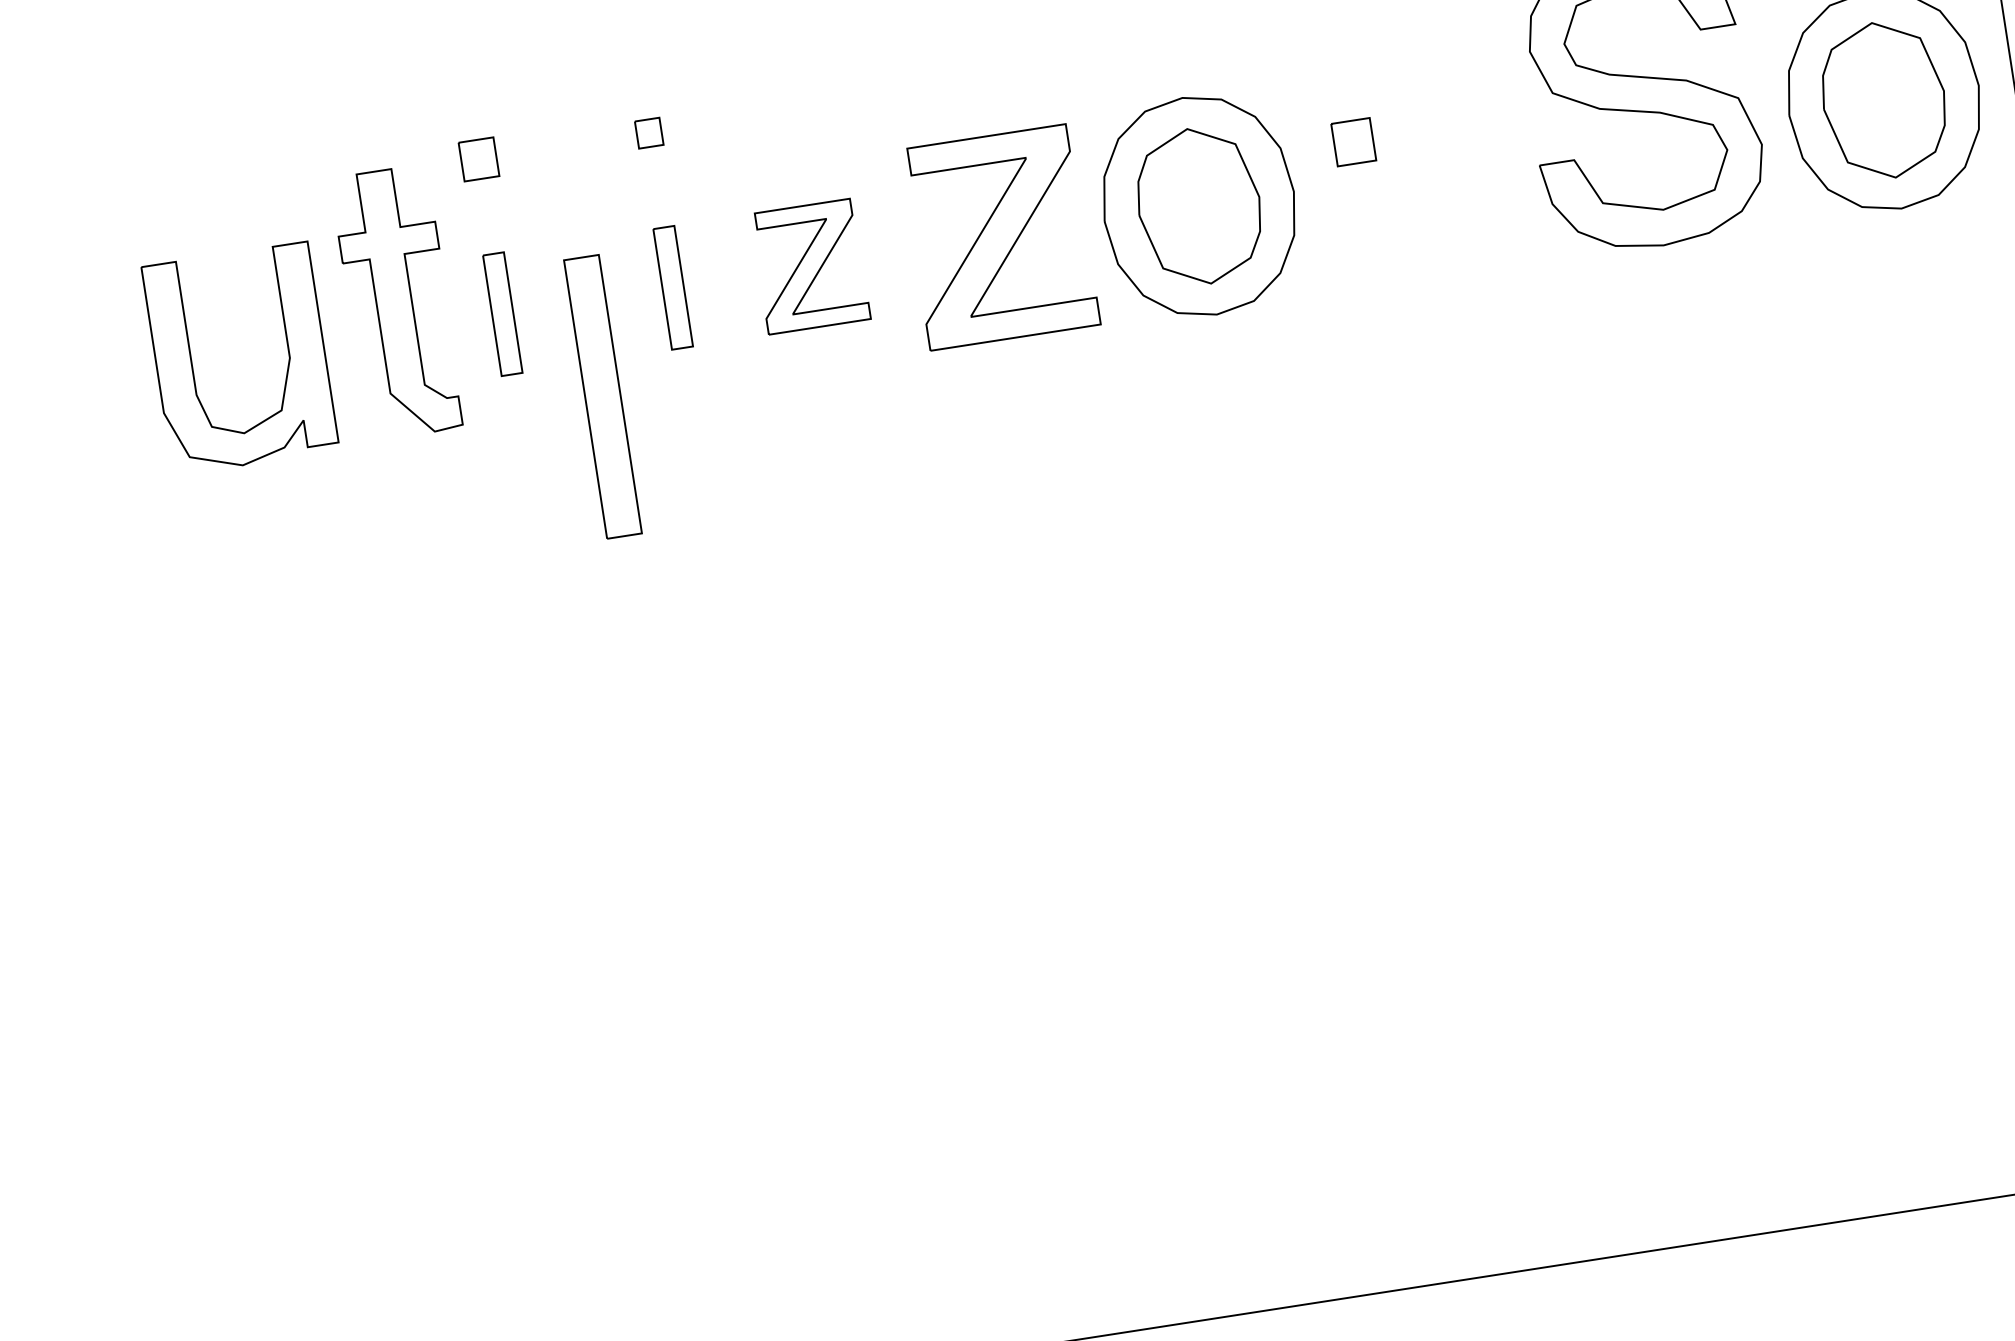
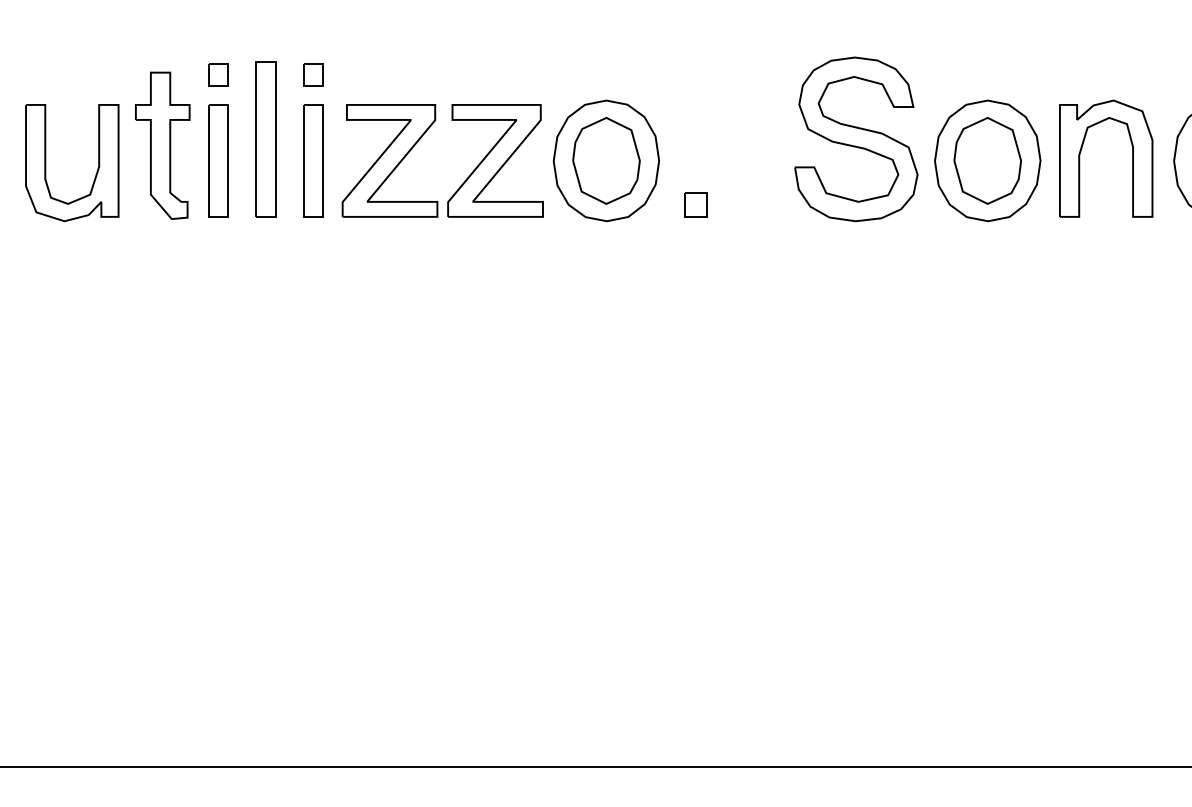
part: (649, 132) -> (313, 74), size x1.43
part: (1352, 141) -> (695, 204), moved
part: (809, 265) -> (389, 160), size x1.67
part: (673, 287) -> (313, 160), size x1.67
part: (502, 313) -> (218, 160), size x1.67
part: (601, 397) -> (265, 139), moved

